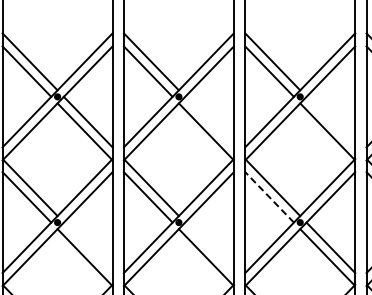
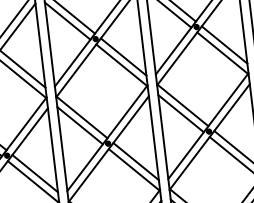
line: (209, 121) -> (123, 56), added
line: (330, 121) -> (224, 44), added
line: (269, 197) -> (181, 113), dashed -> solid
line: (87, 247) -> (34, 173), added
line: (209, 247) -> (136, 161), added

